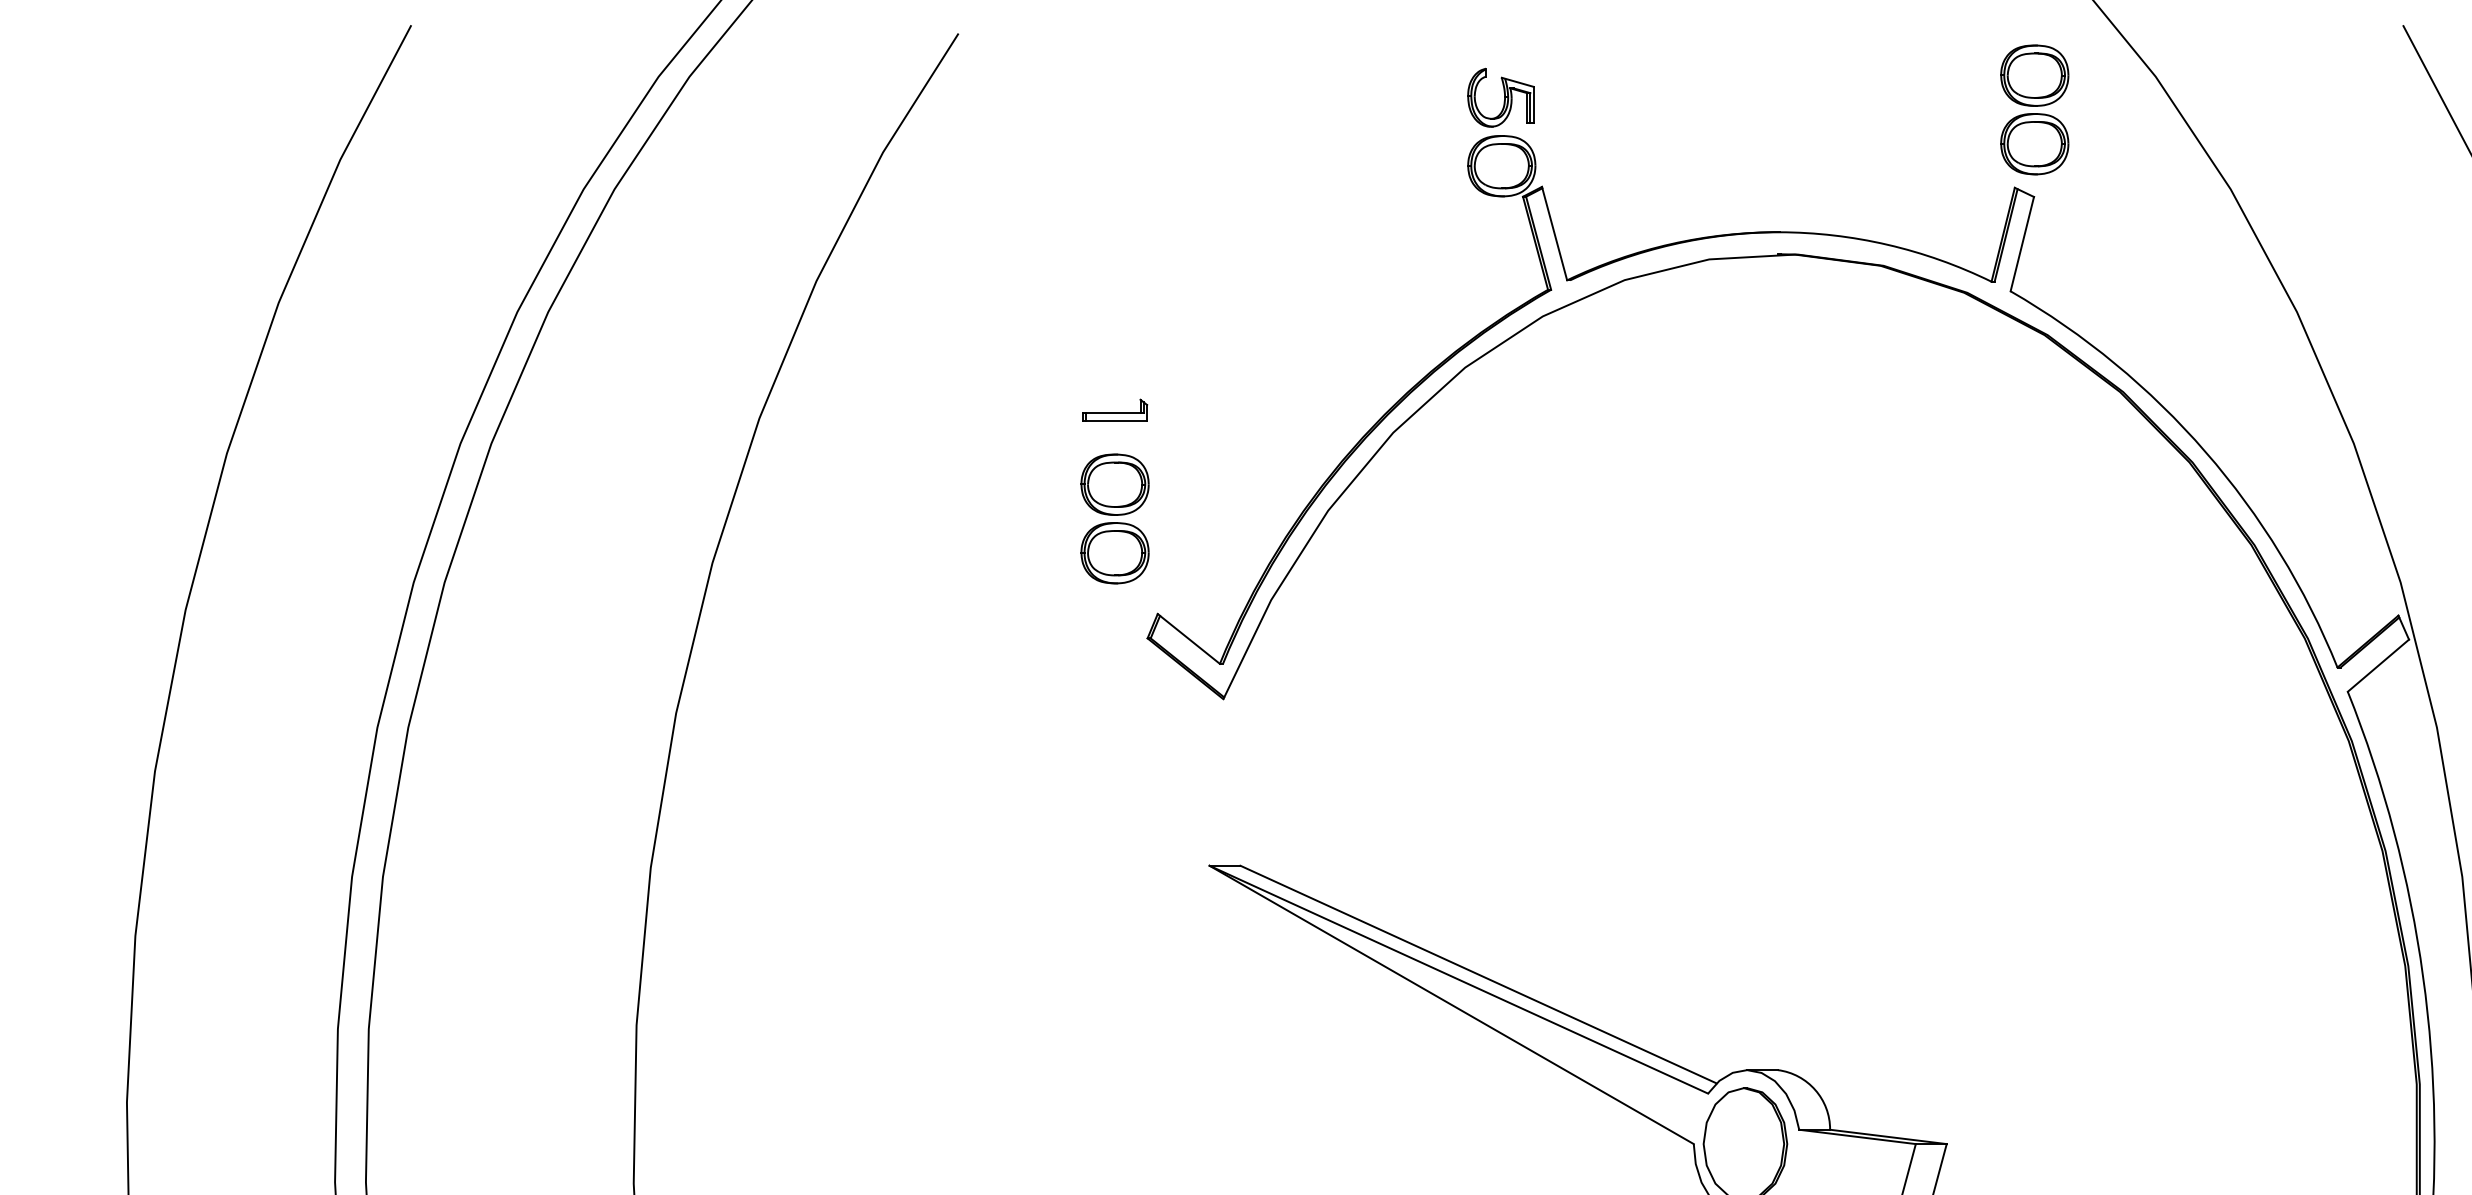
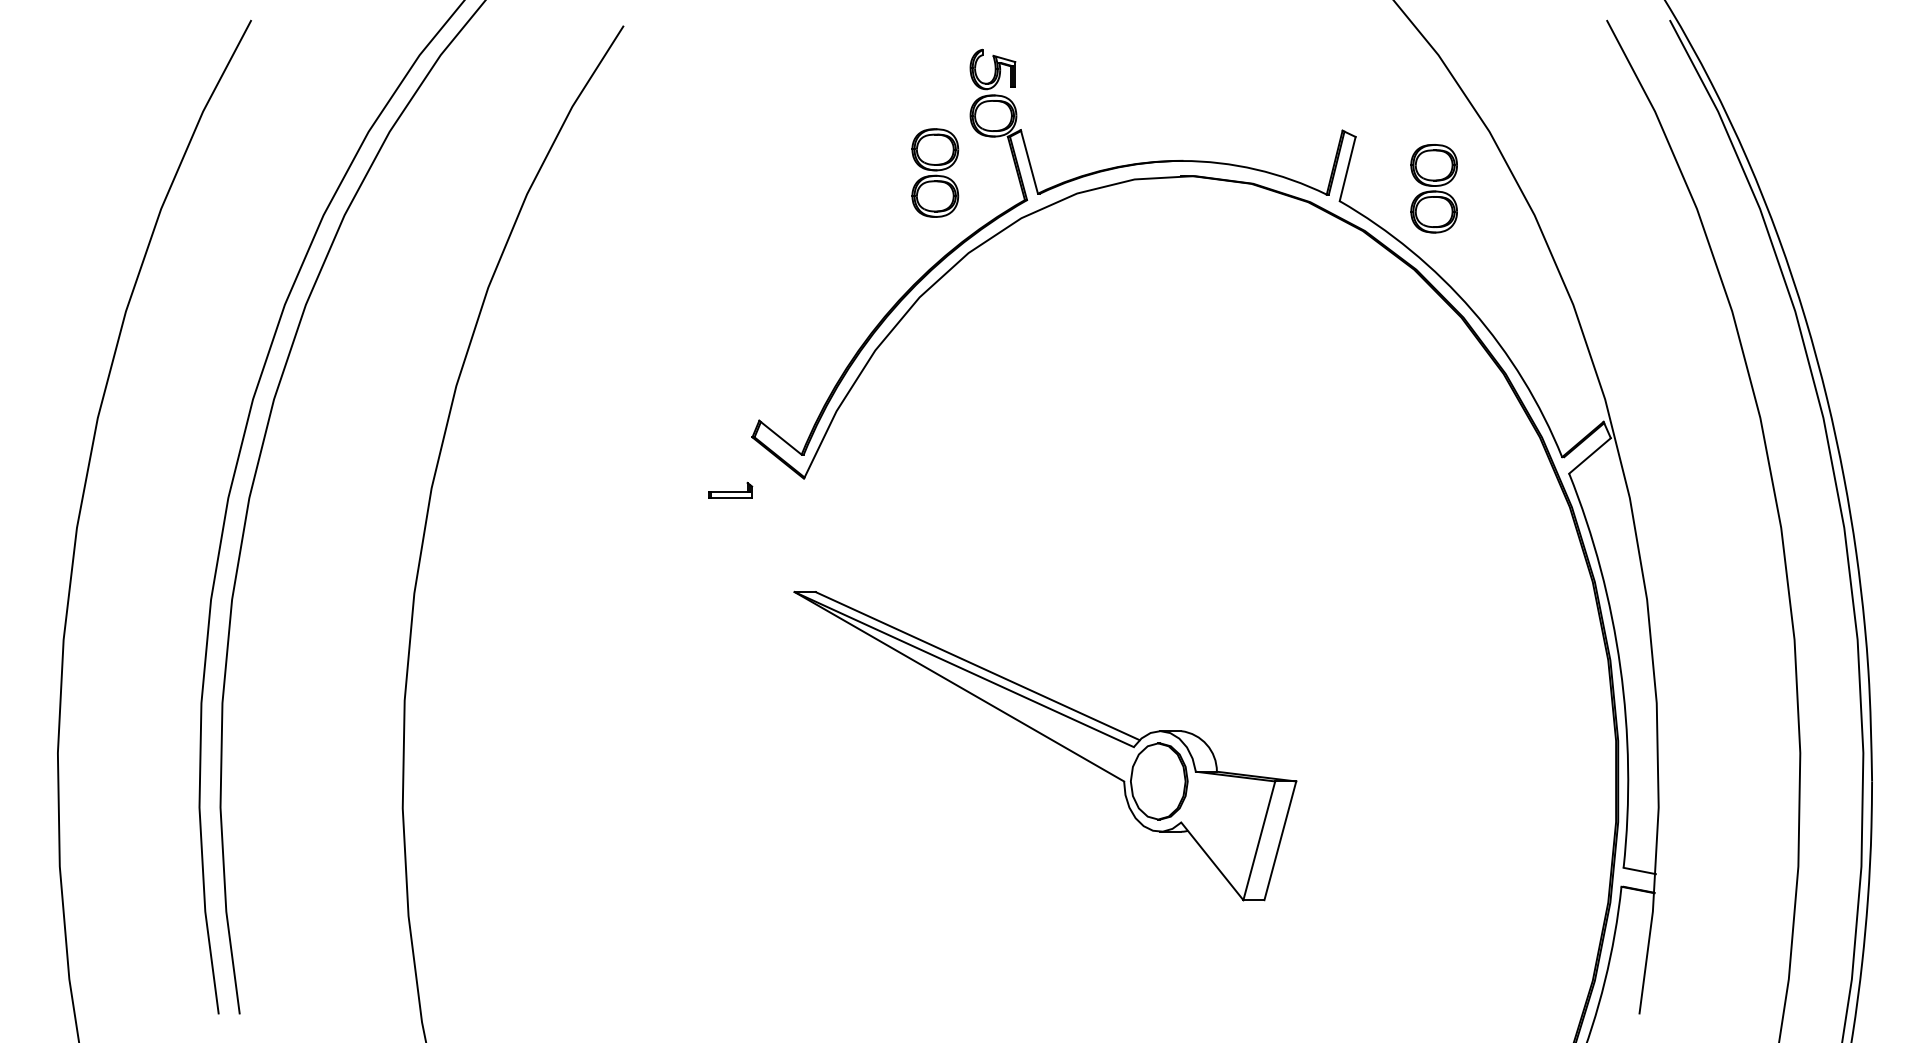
part: (2033, 109) -> (1433, 188), moved
part: (1115, 409) -> (730, 489), moved
part: (1115, 518) -> (935, 172), moved

